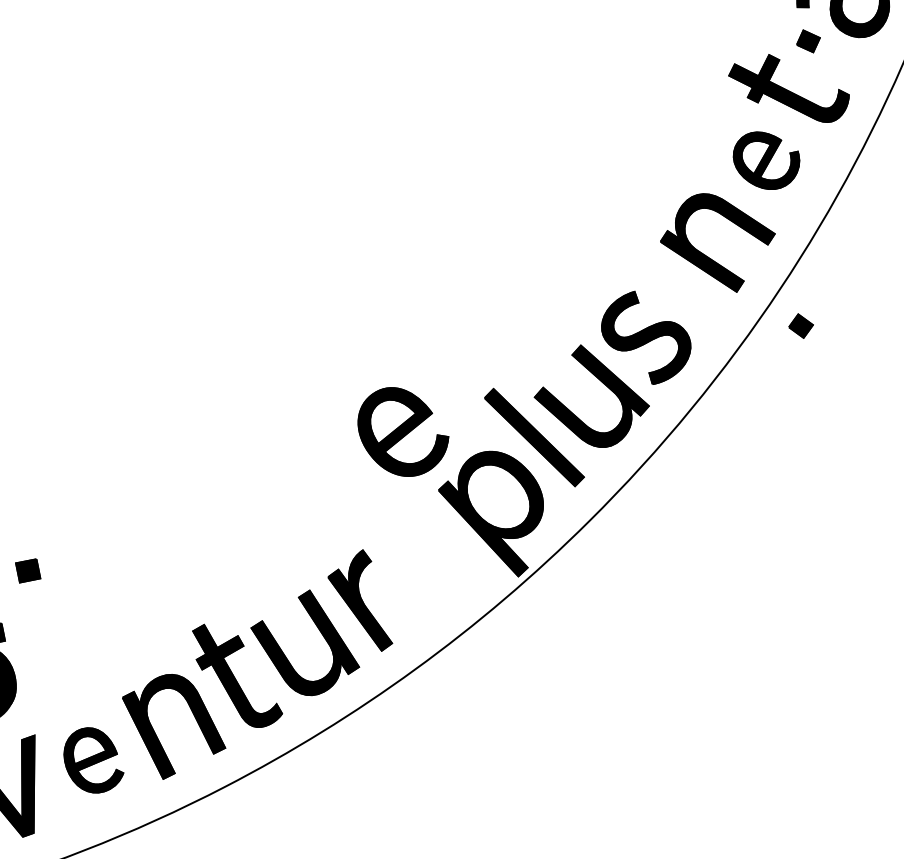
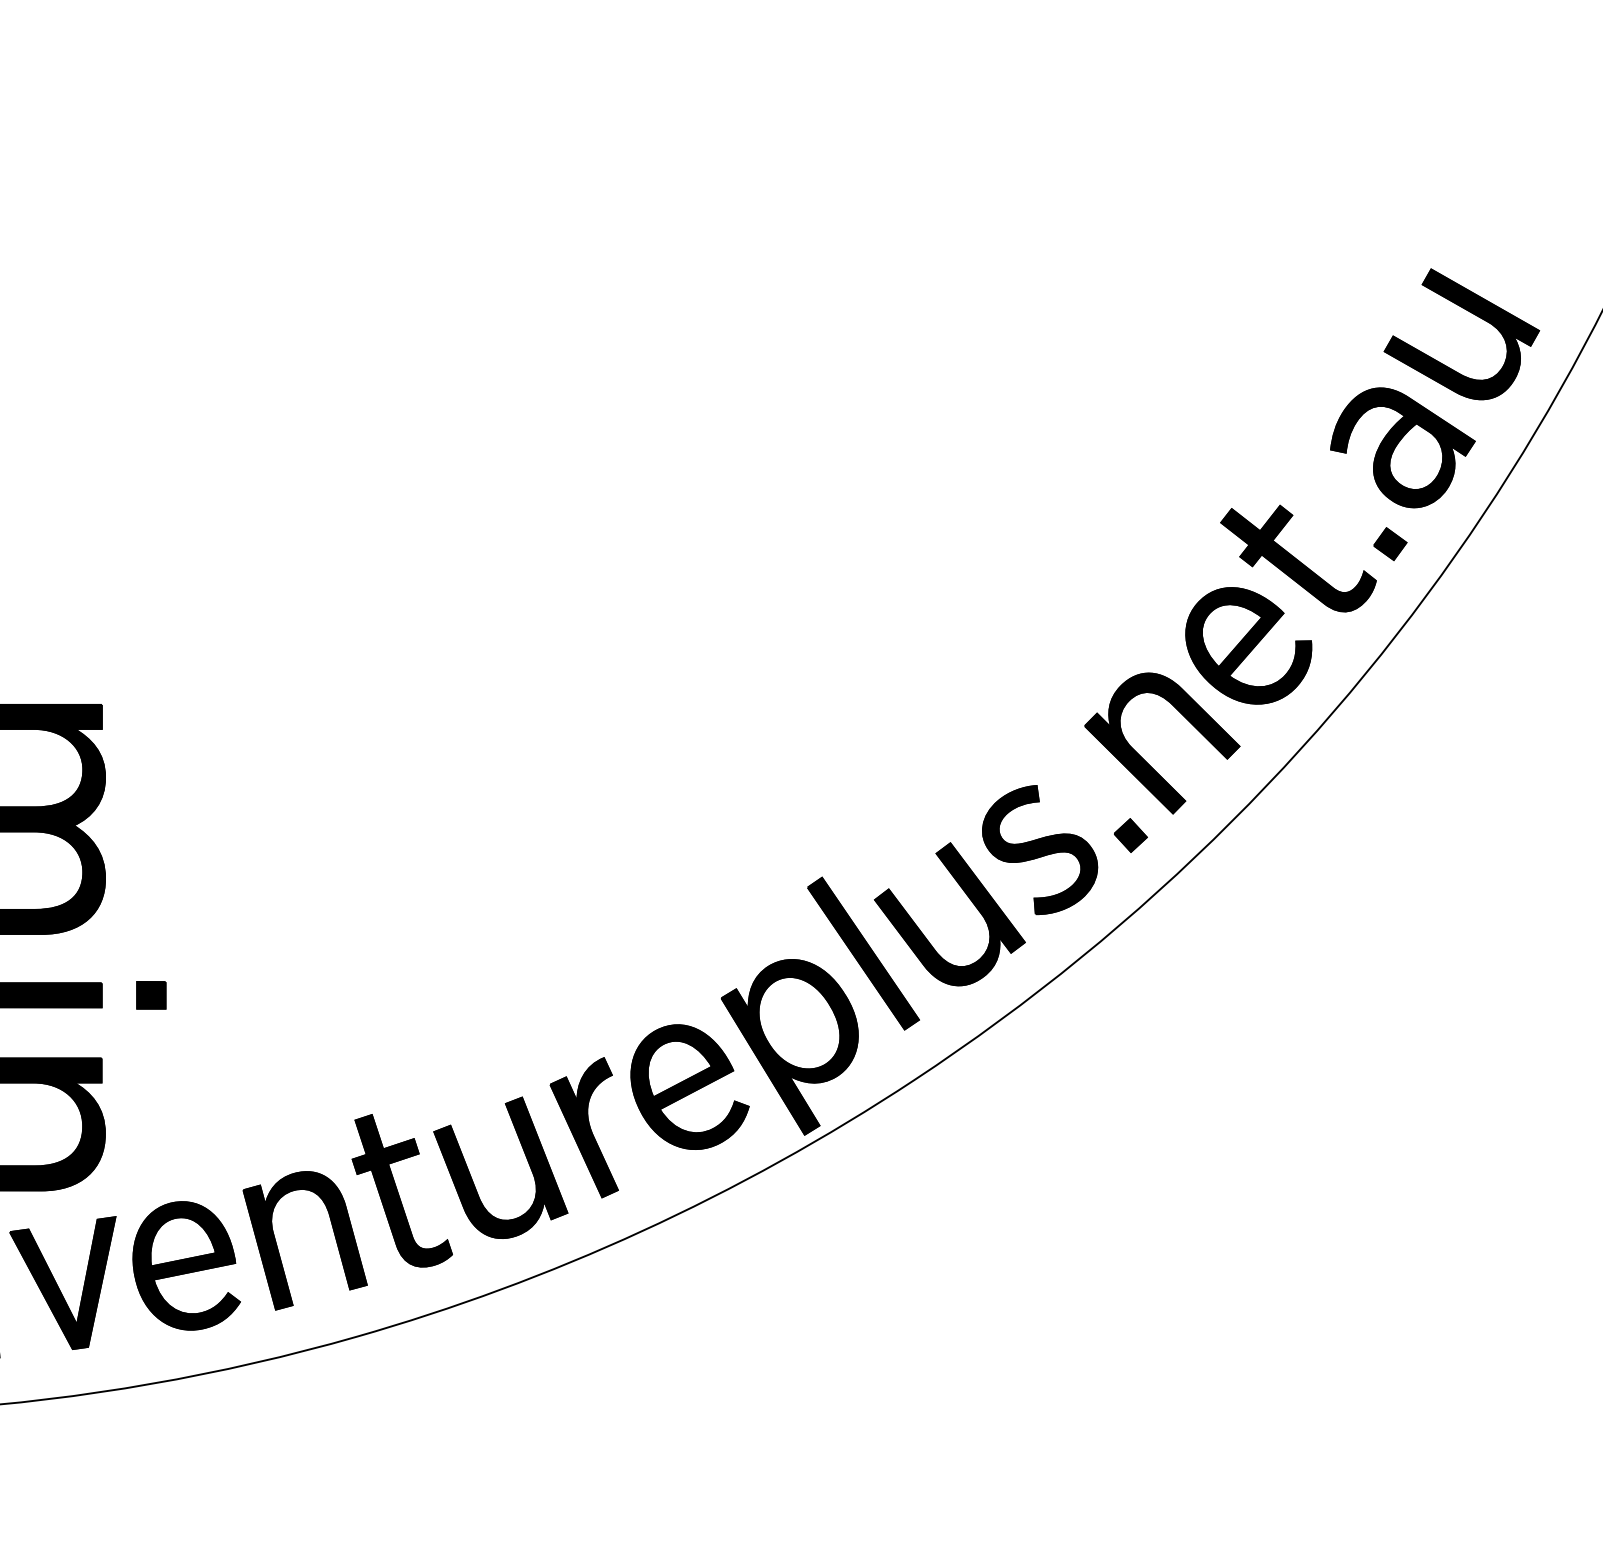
part: (808, 40) -> (1390, 543), moved
part: (766, 160) -> (1248, 645), size x1.43
part: (800, 326) -> (1130, 835), moved
part: (402, 431) -> (689, 1086), moved
part: (92, 760) -> (186, 1265), size x1.43

